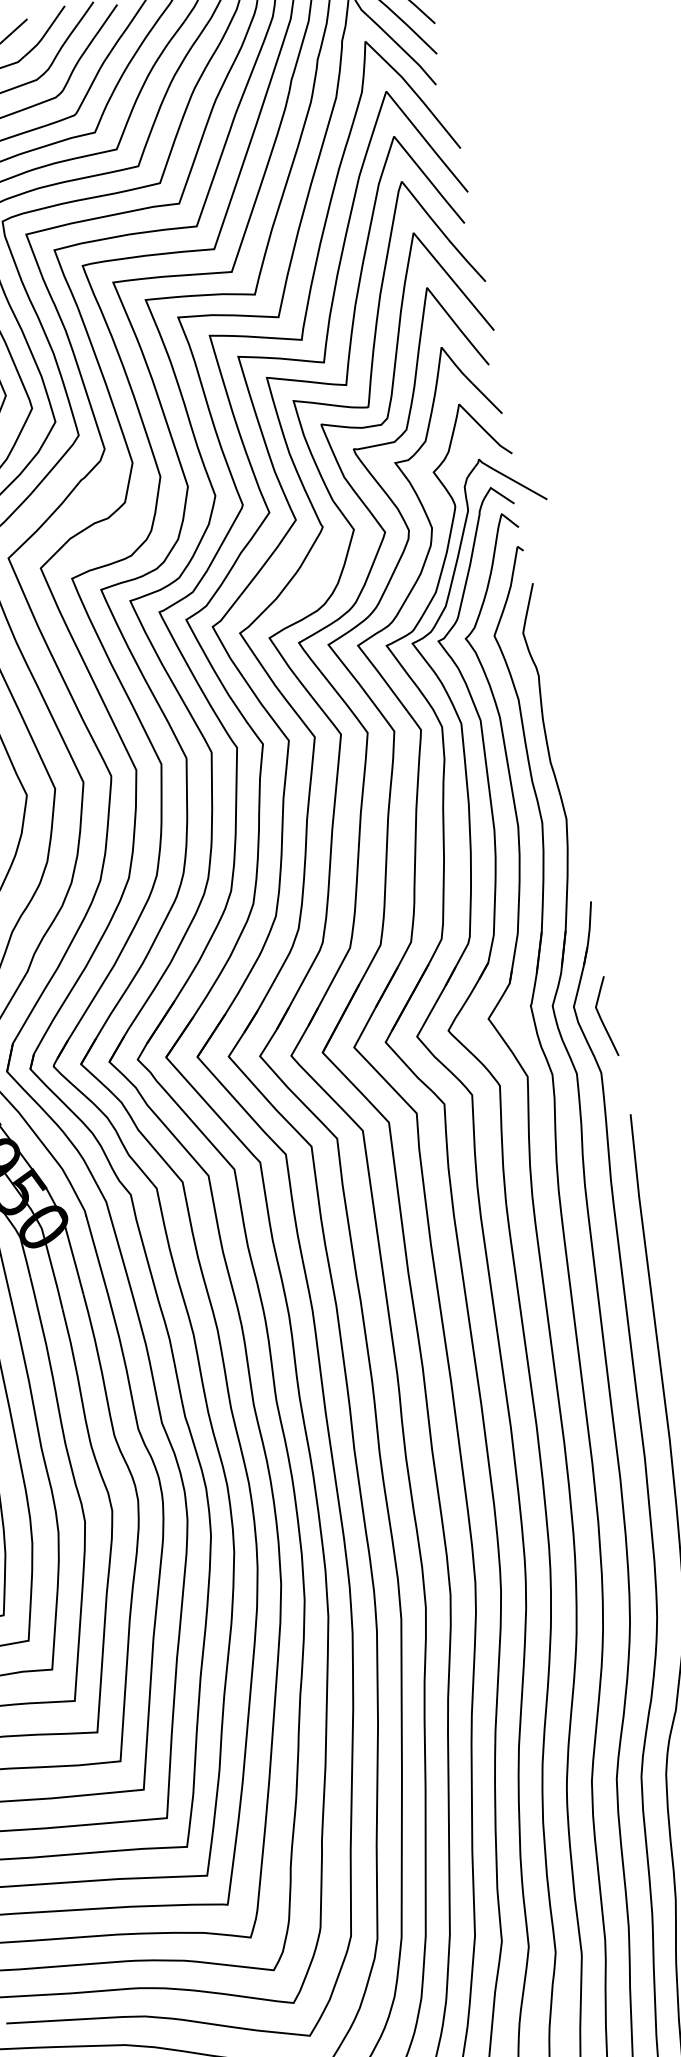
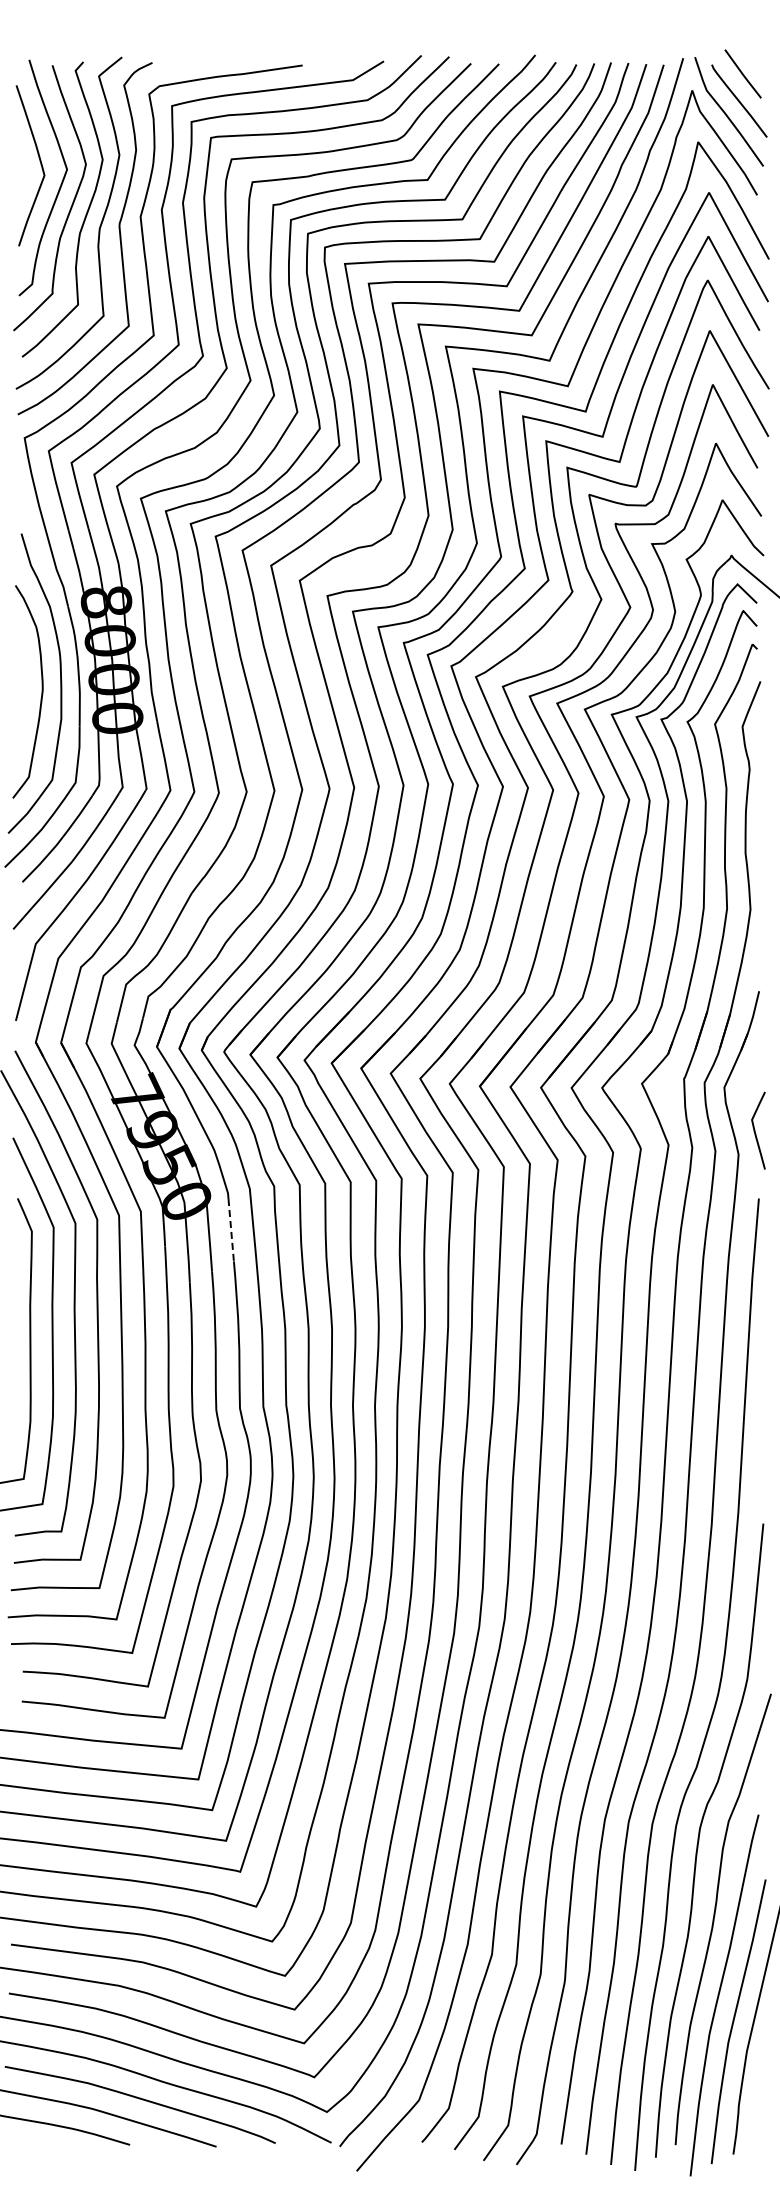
curve: (601, 1017) -> (755, 1130), moved
line: (95, 1248) -> (231, 1230), solid -> dashed

